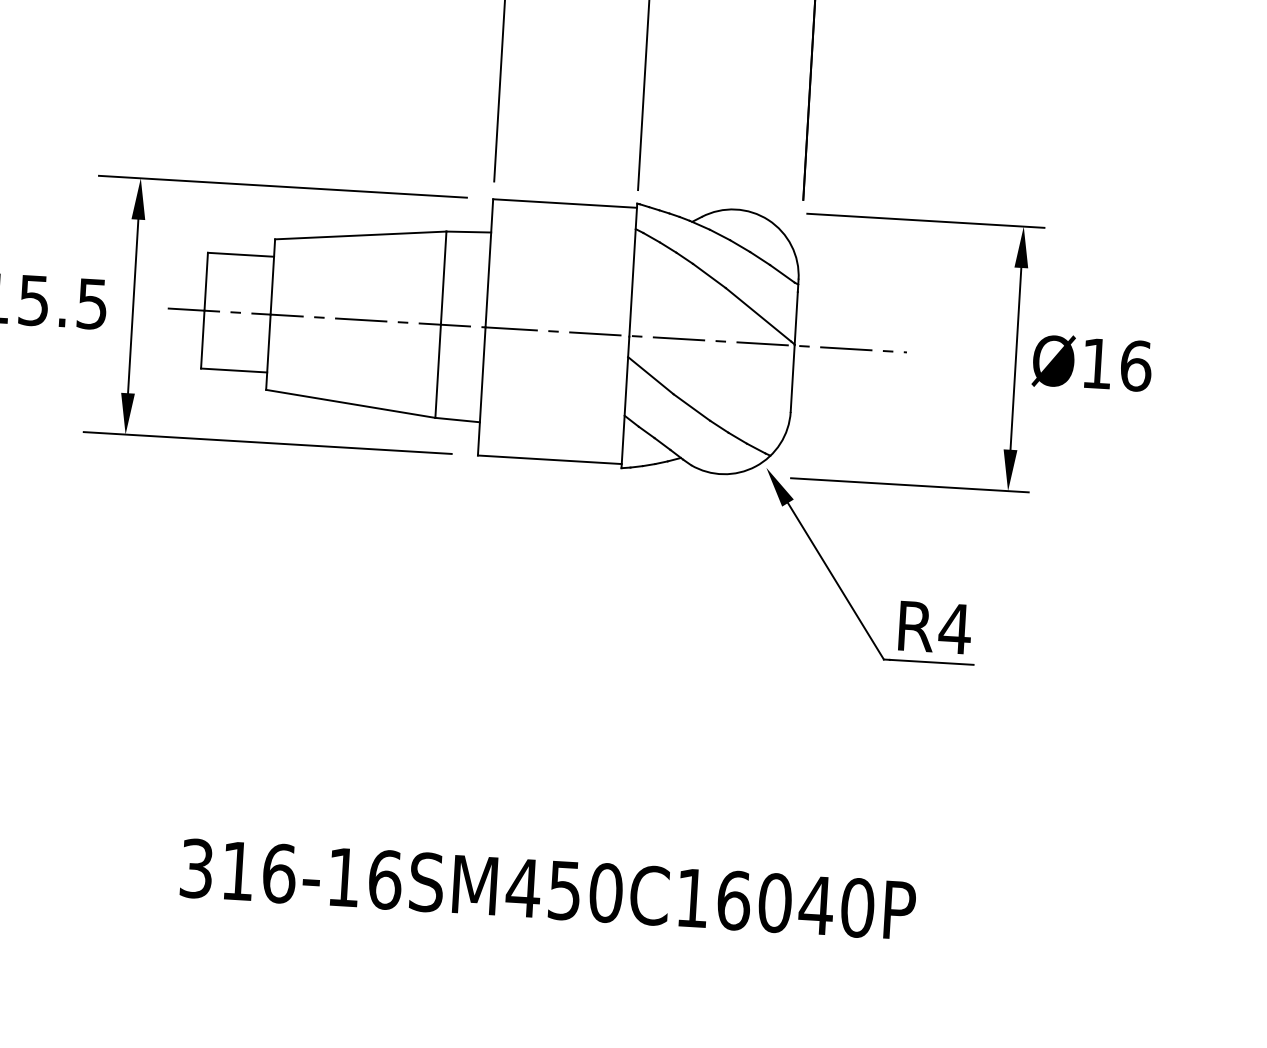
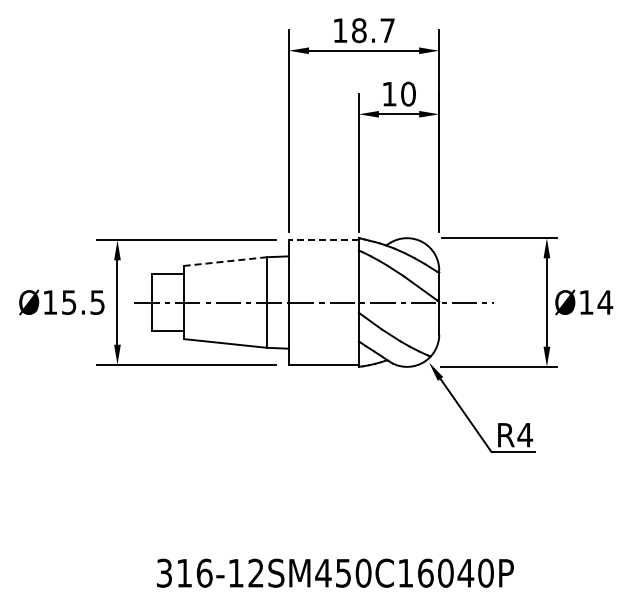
line: (564, 204) -> (323, 240), solid -> dashed
line: (360, 235) -> (225, 261), solid -> dashed
text: (1136, 365) -> (605, 302), Ø16 -> Ø14
text: (386, 878) -> (256, 572), 316-16SM450C16040P -> 316-12SM450C16040P

